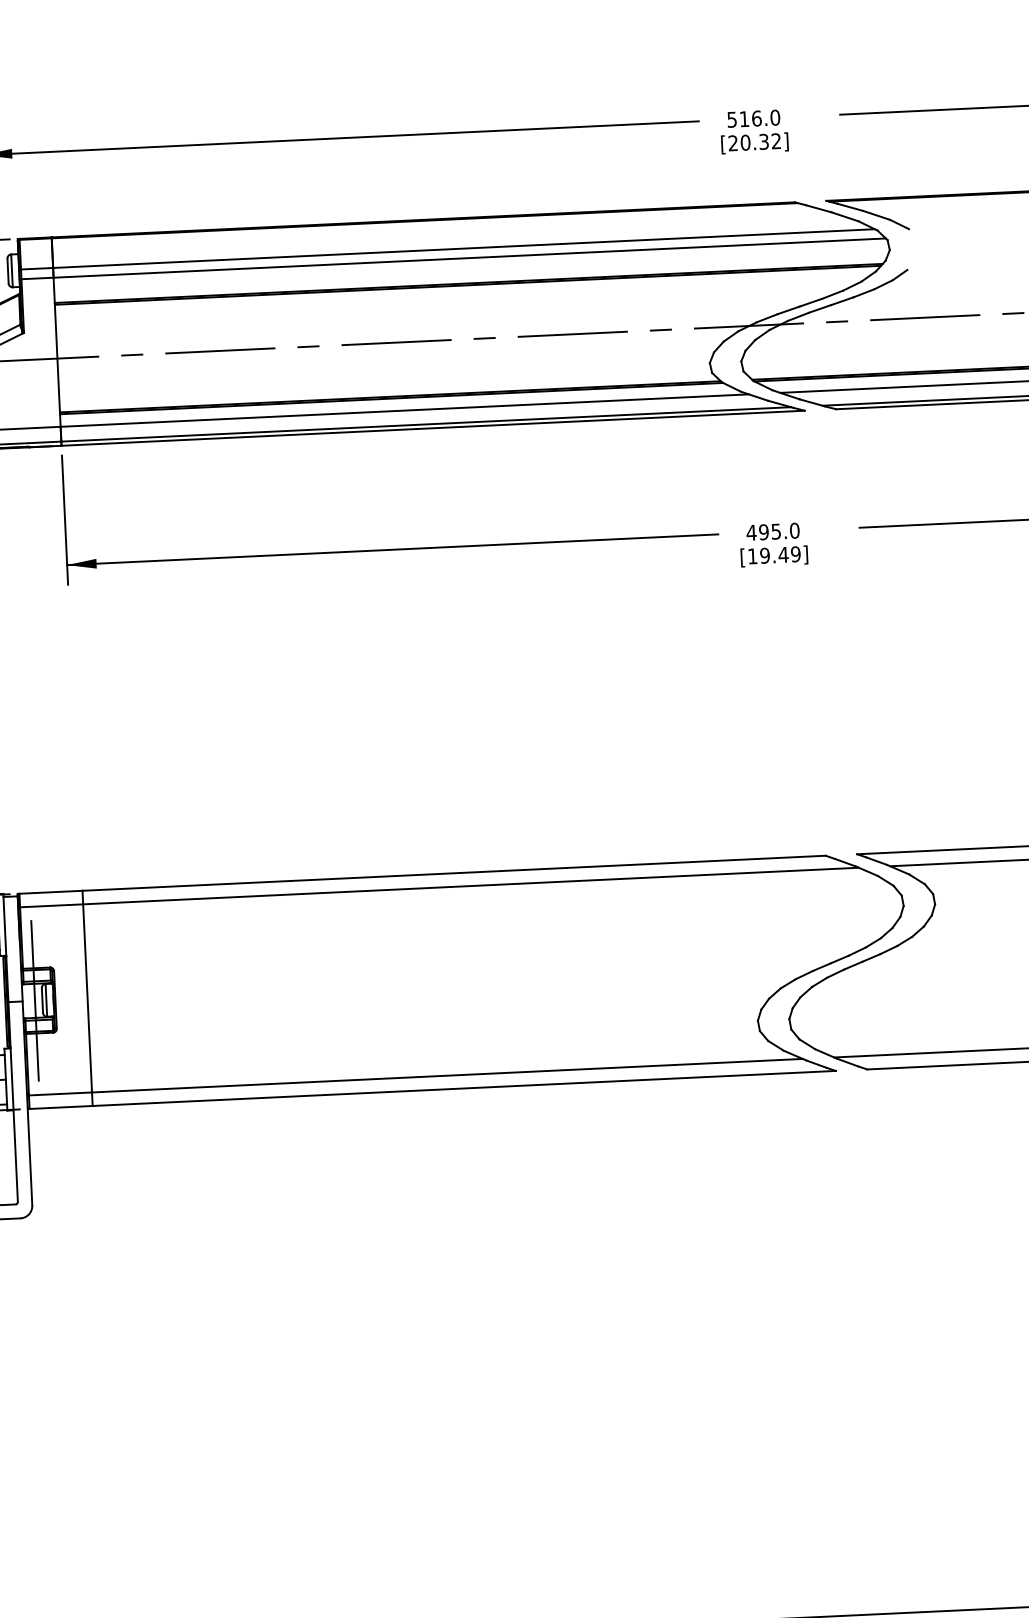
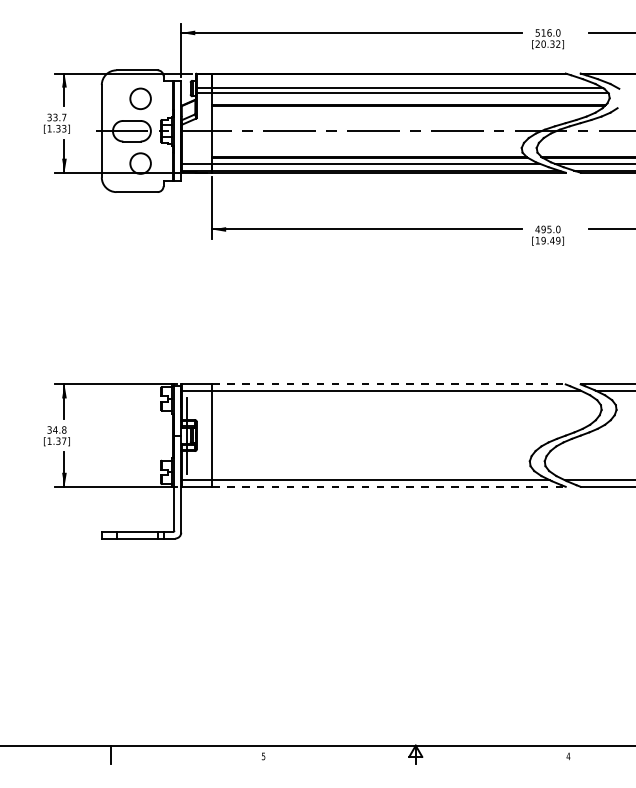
line: (453, 873) -> (388, 384), solid -> dashed
line: (463, 1087) -> (388, 486), solid -> dashed

